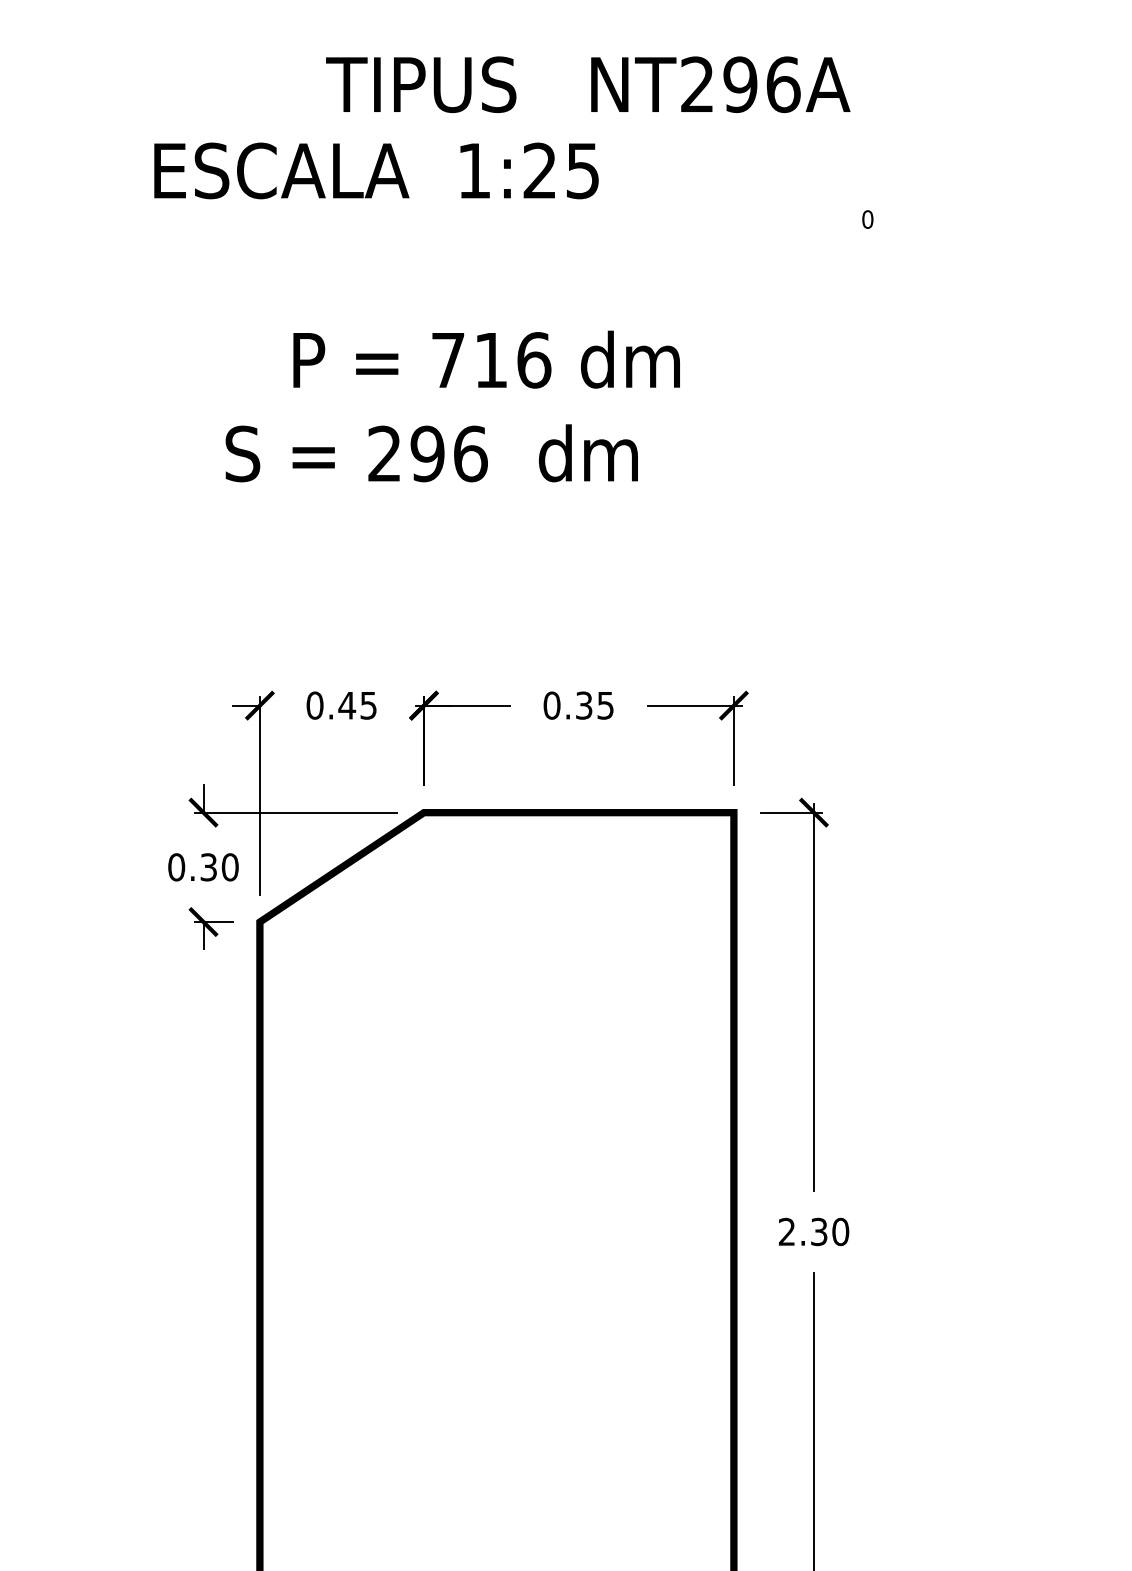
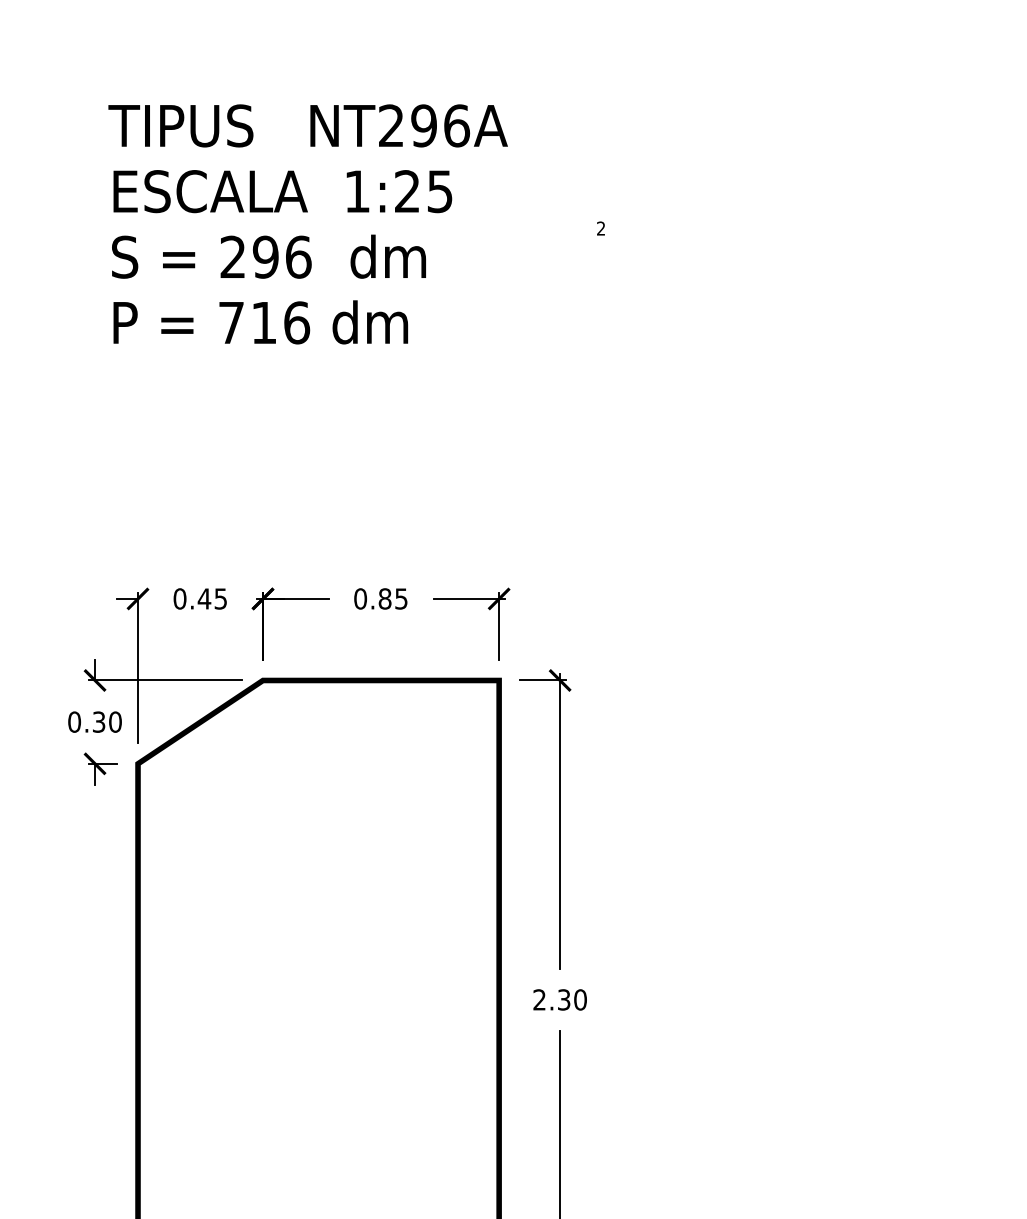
text: (587, 84) -> (307, 125), moved
text: (376, 170) -> (282, 191), moved
text: (868, 219) -> (601, 228), 0 -> 2
text: (486, 359) -> (260, 322), moved
text: (431, 453) -> (268, 256), moved
text: (583, 705) -> (384, 598), 0.35 -> 0.85

